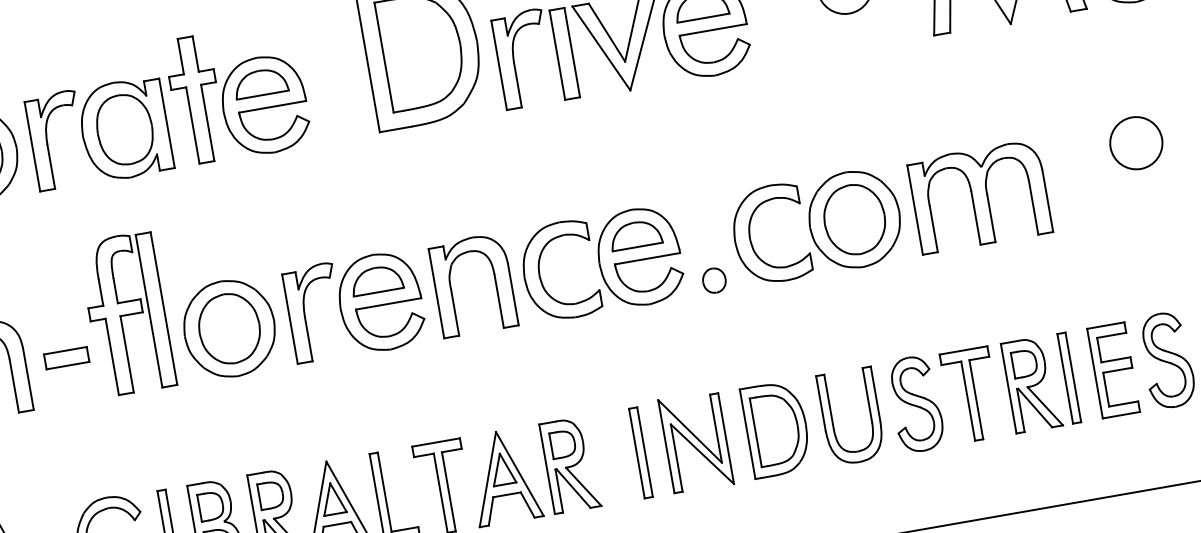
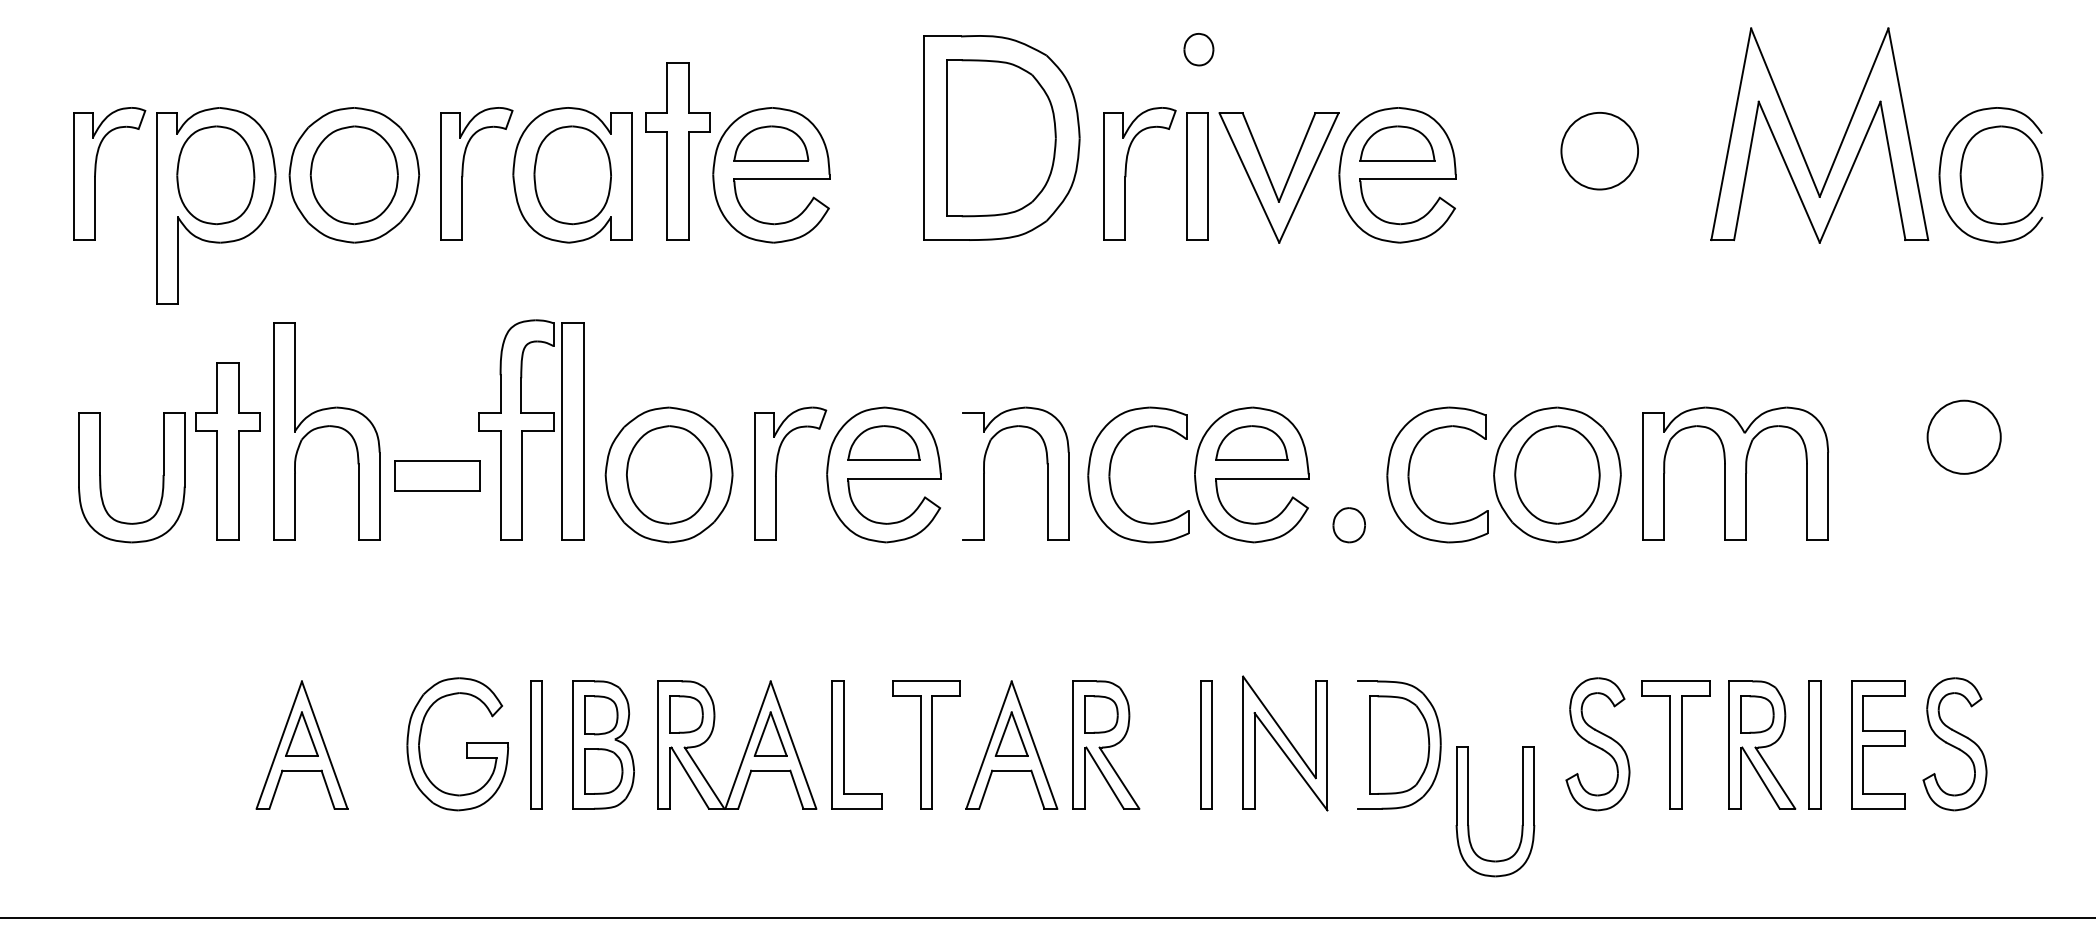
line: (436, 293) -> (962, 475), removed
part: (66, 358) -> (437, 476), size x1.4
part: (832, 419) -> (1468, 811), moved
line: (747, 433) -> (1358, 744), removed

